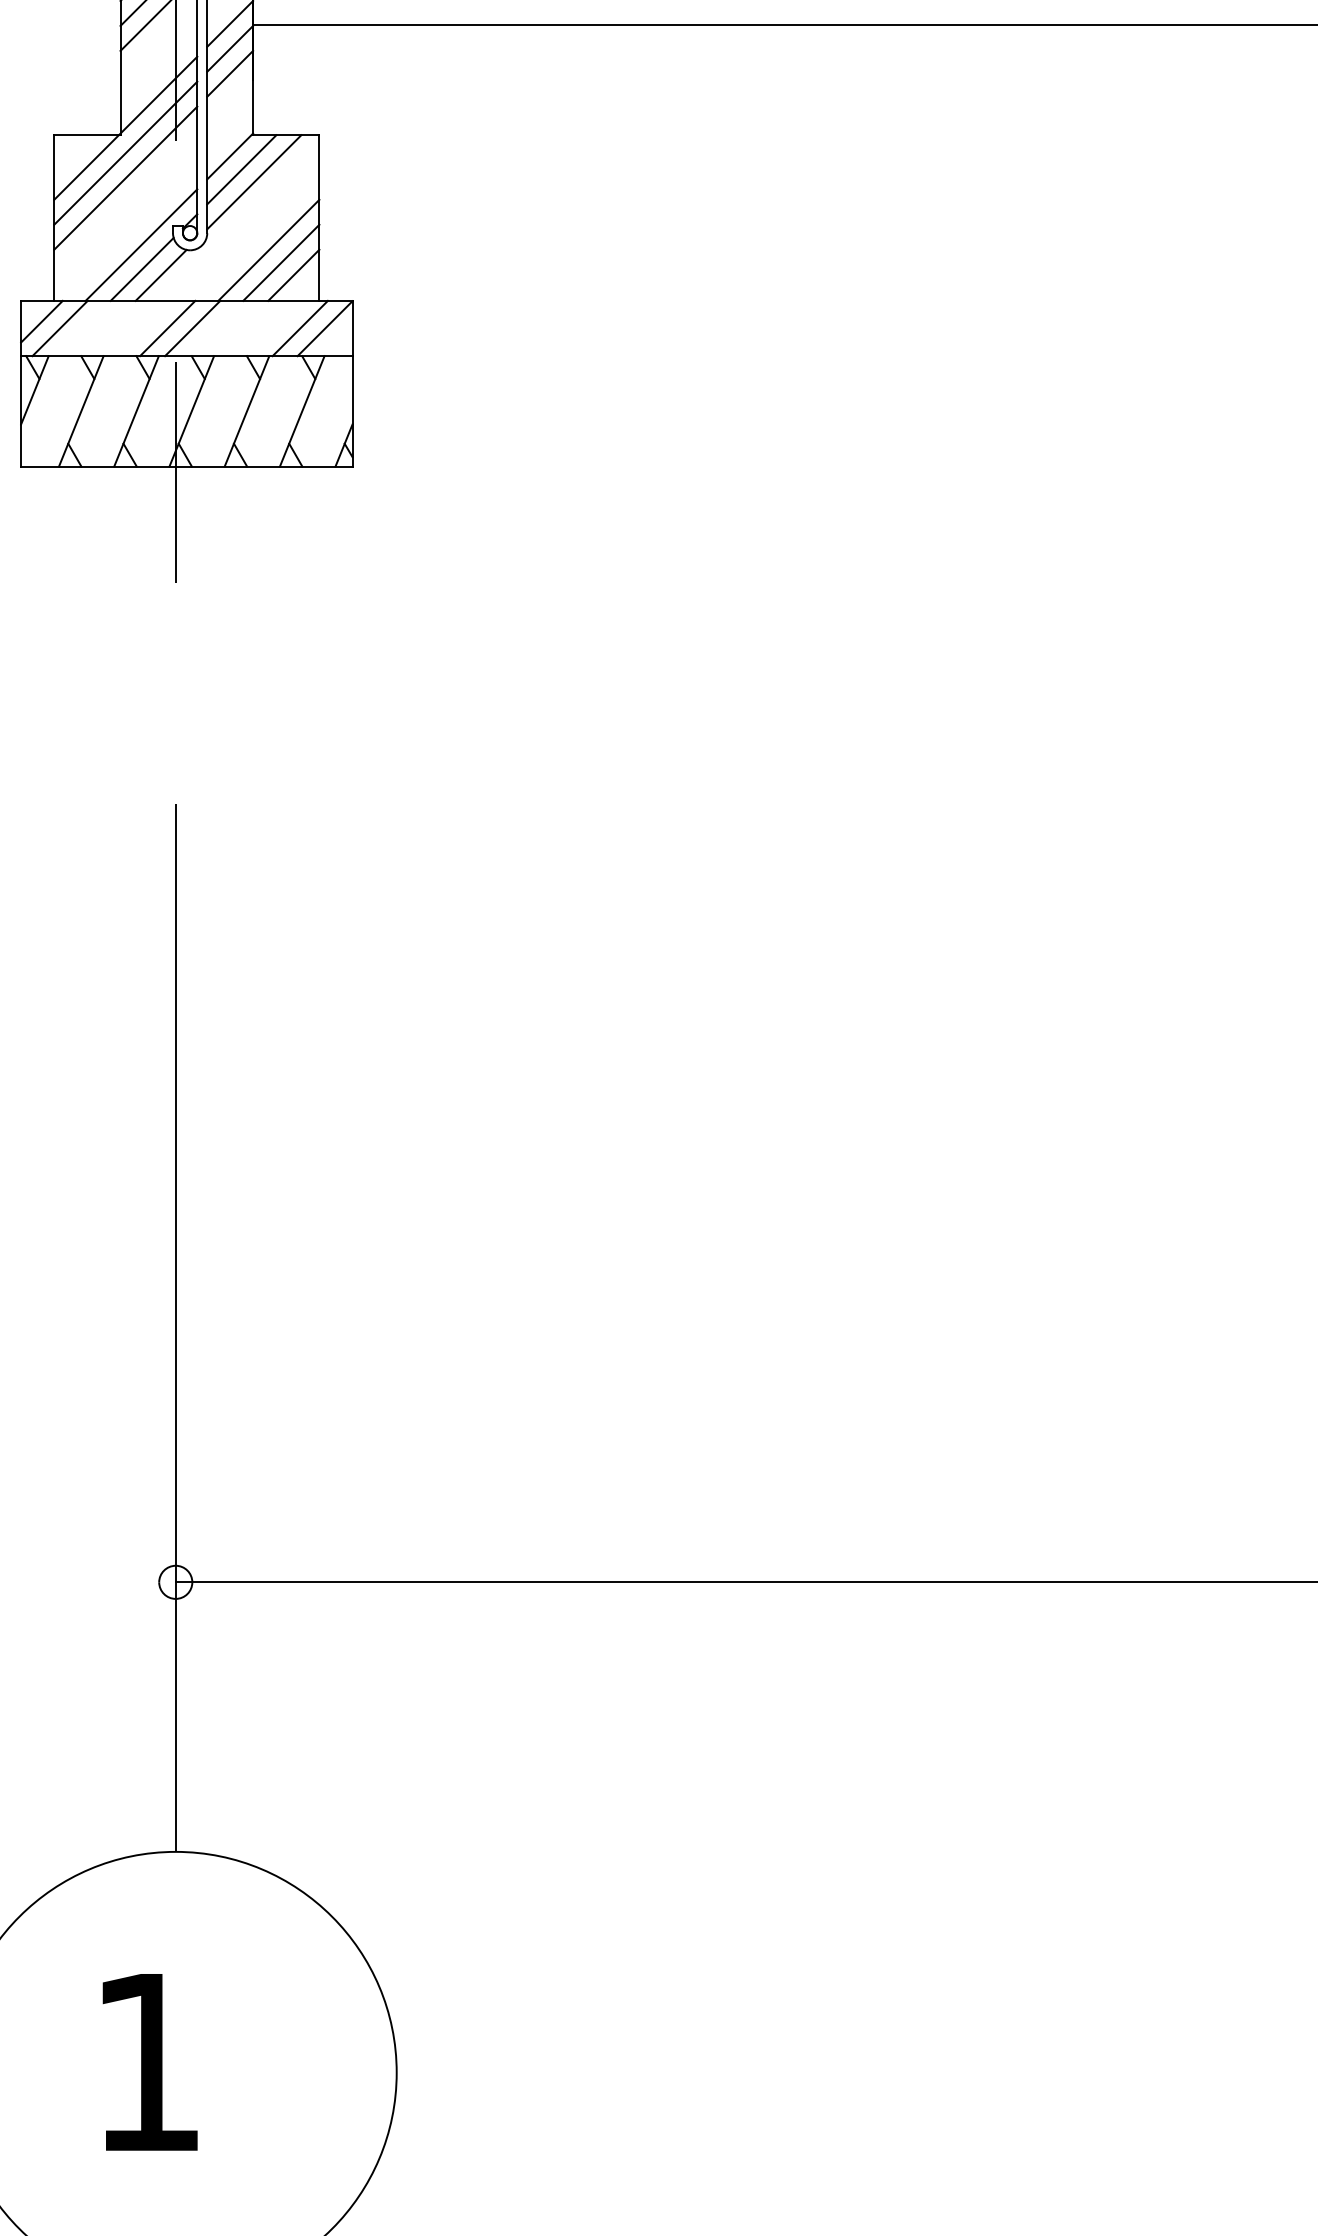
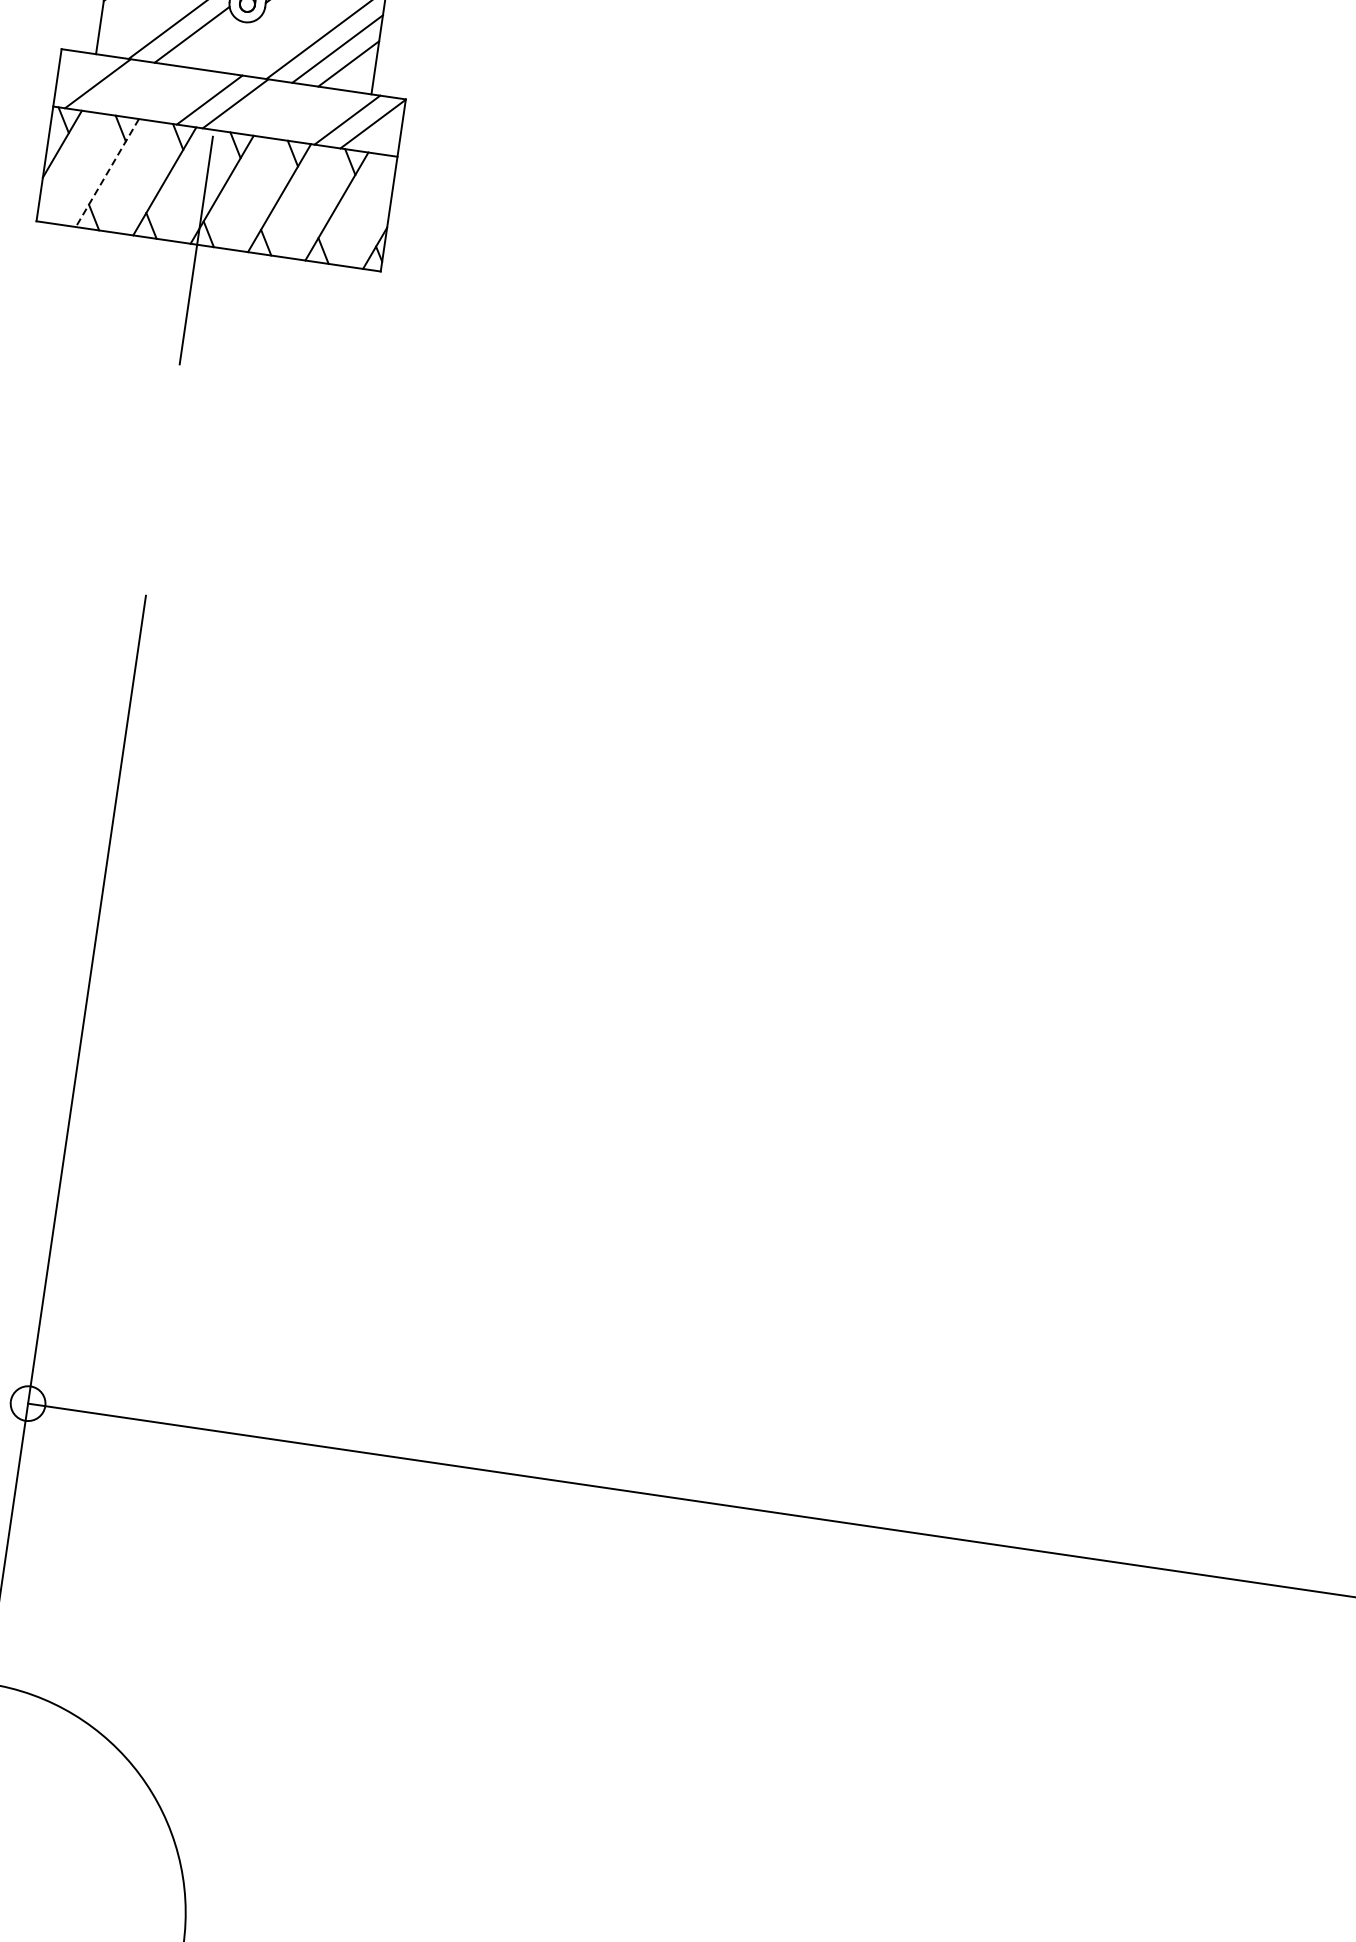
line: (160, 274) -> (210, 42), removed
line: (41, 321) -> (79, 73), removed
line: (81, 411) -> (107, 173), solid -> dashed

